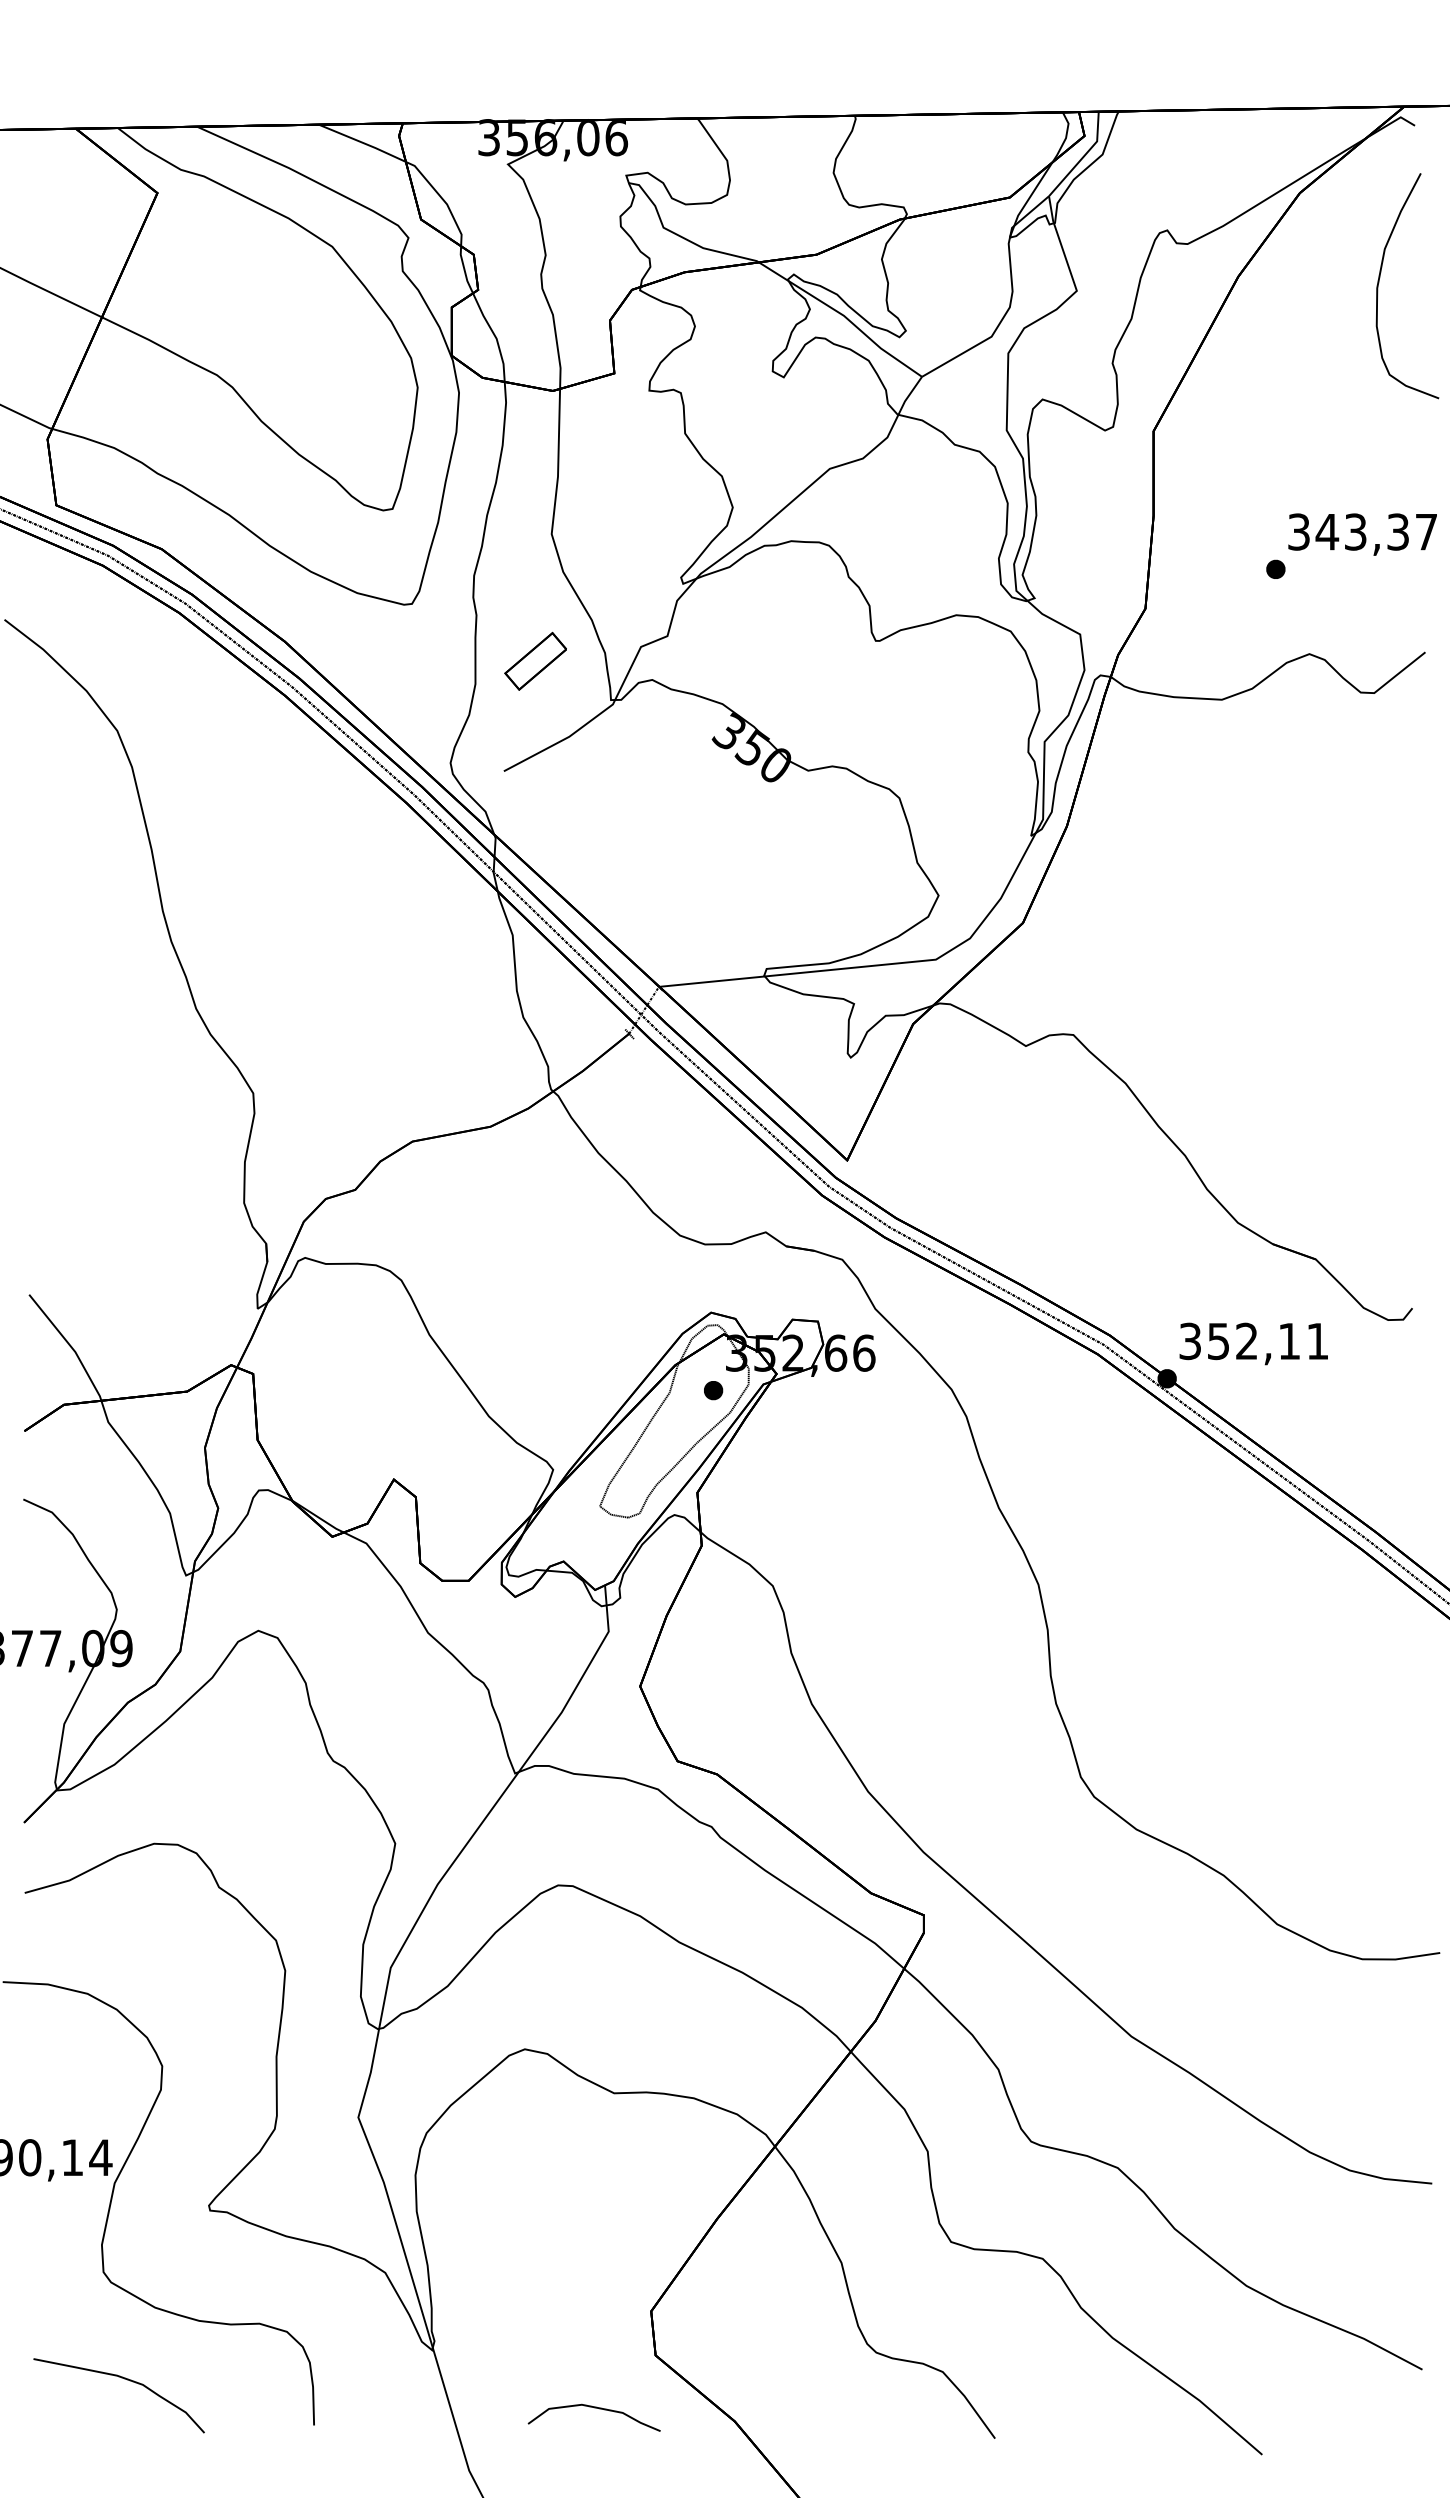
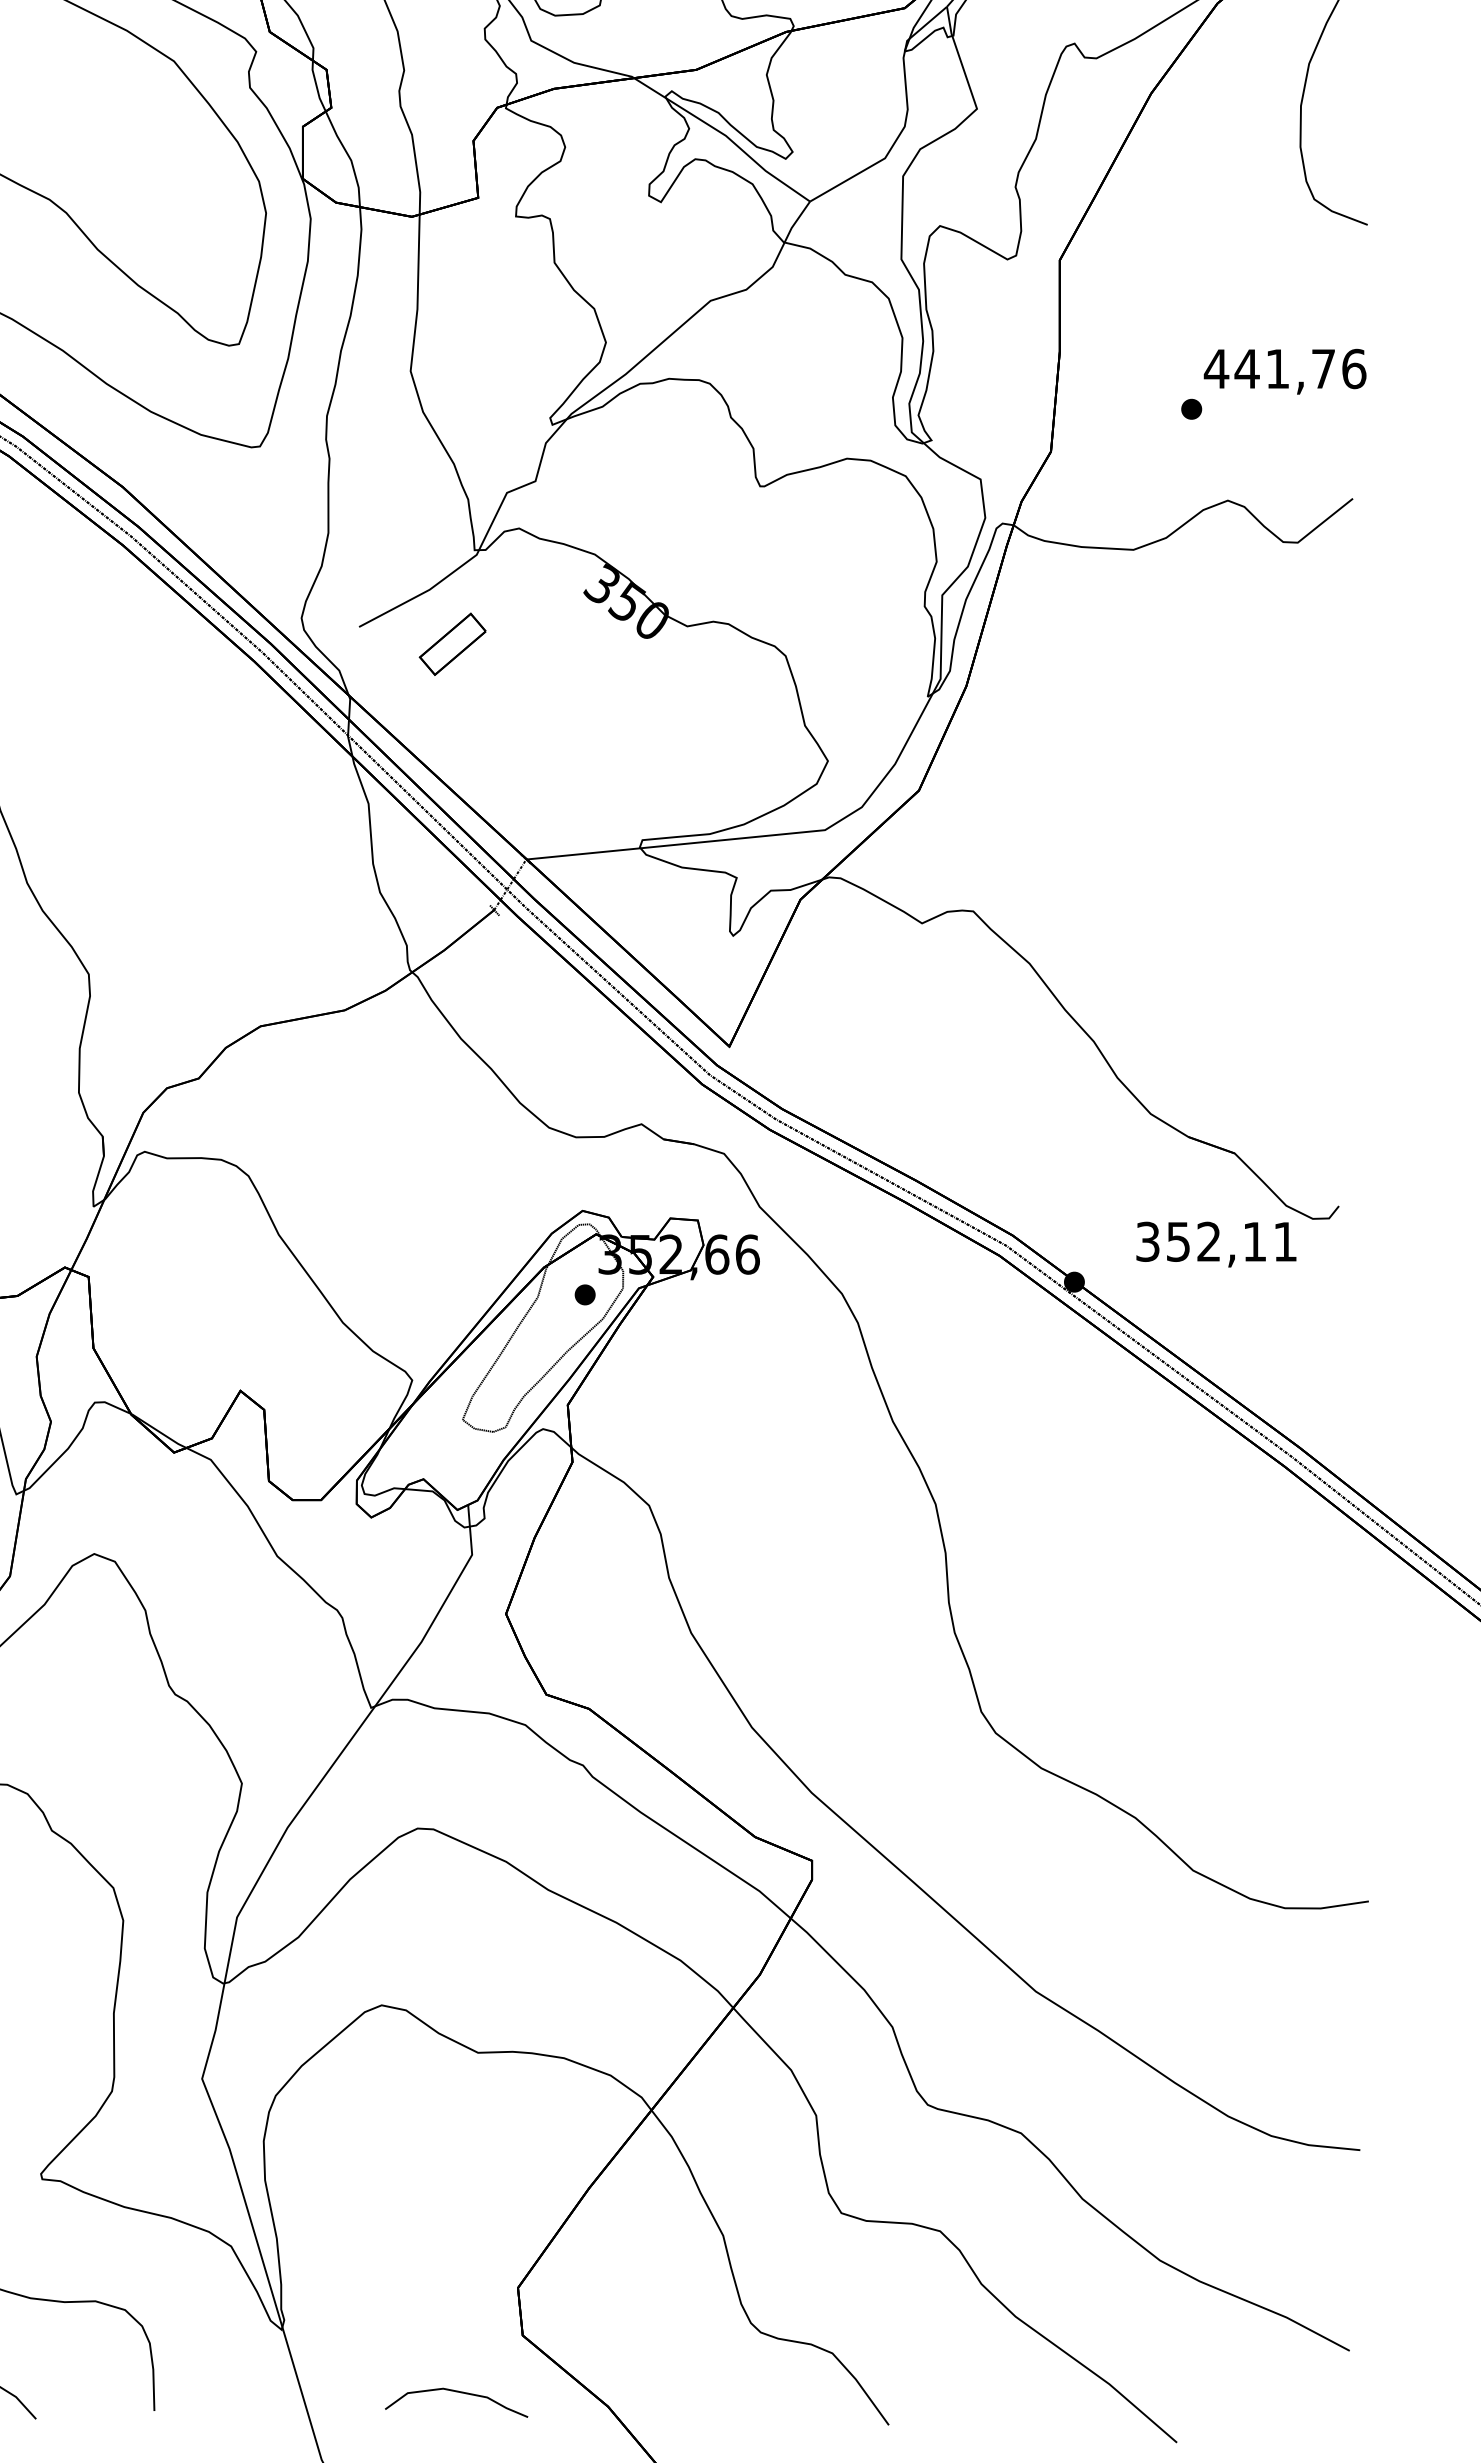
text: (1362, 531) -> (1285, 368), 343,37 -> 441,76
part: (535, 660) -> (452, 643), moved
text: (1253, 1343) -> (1216, 1244), moved

